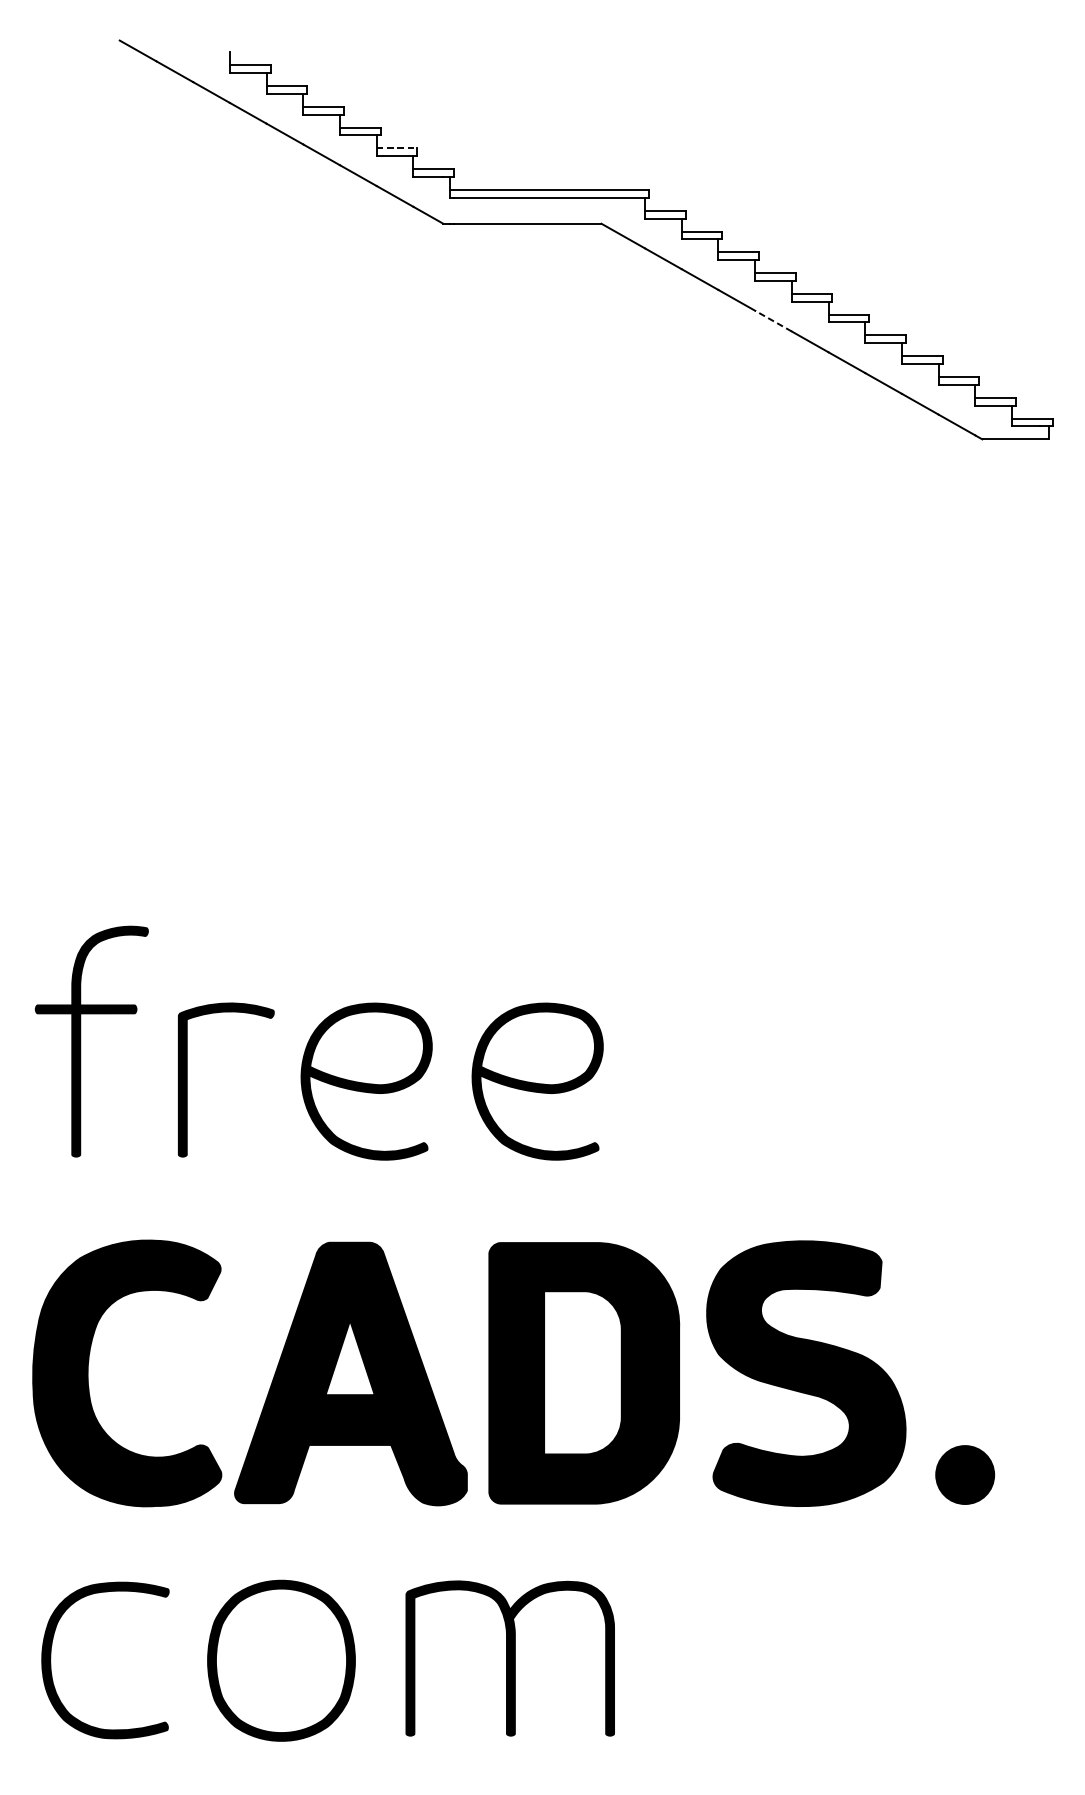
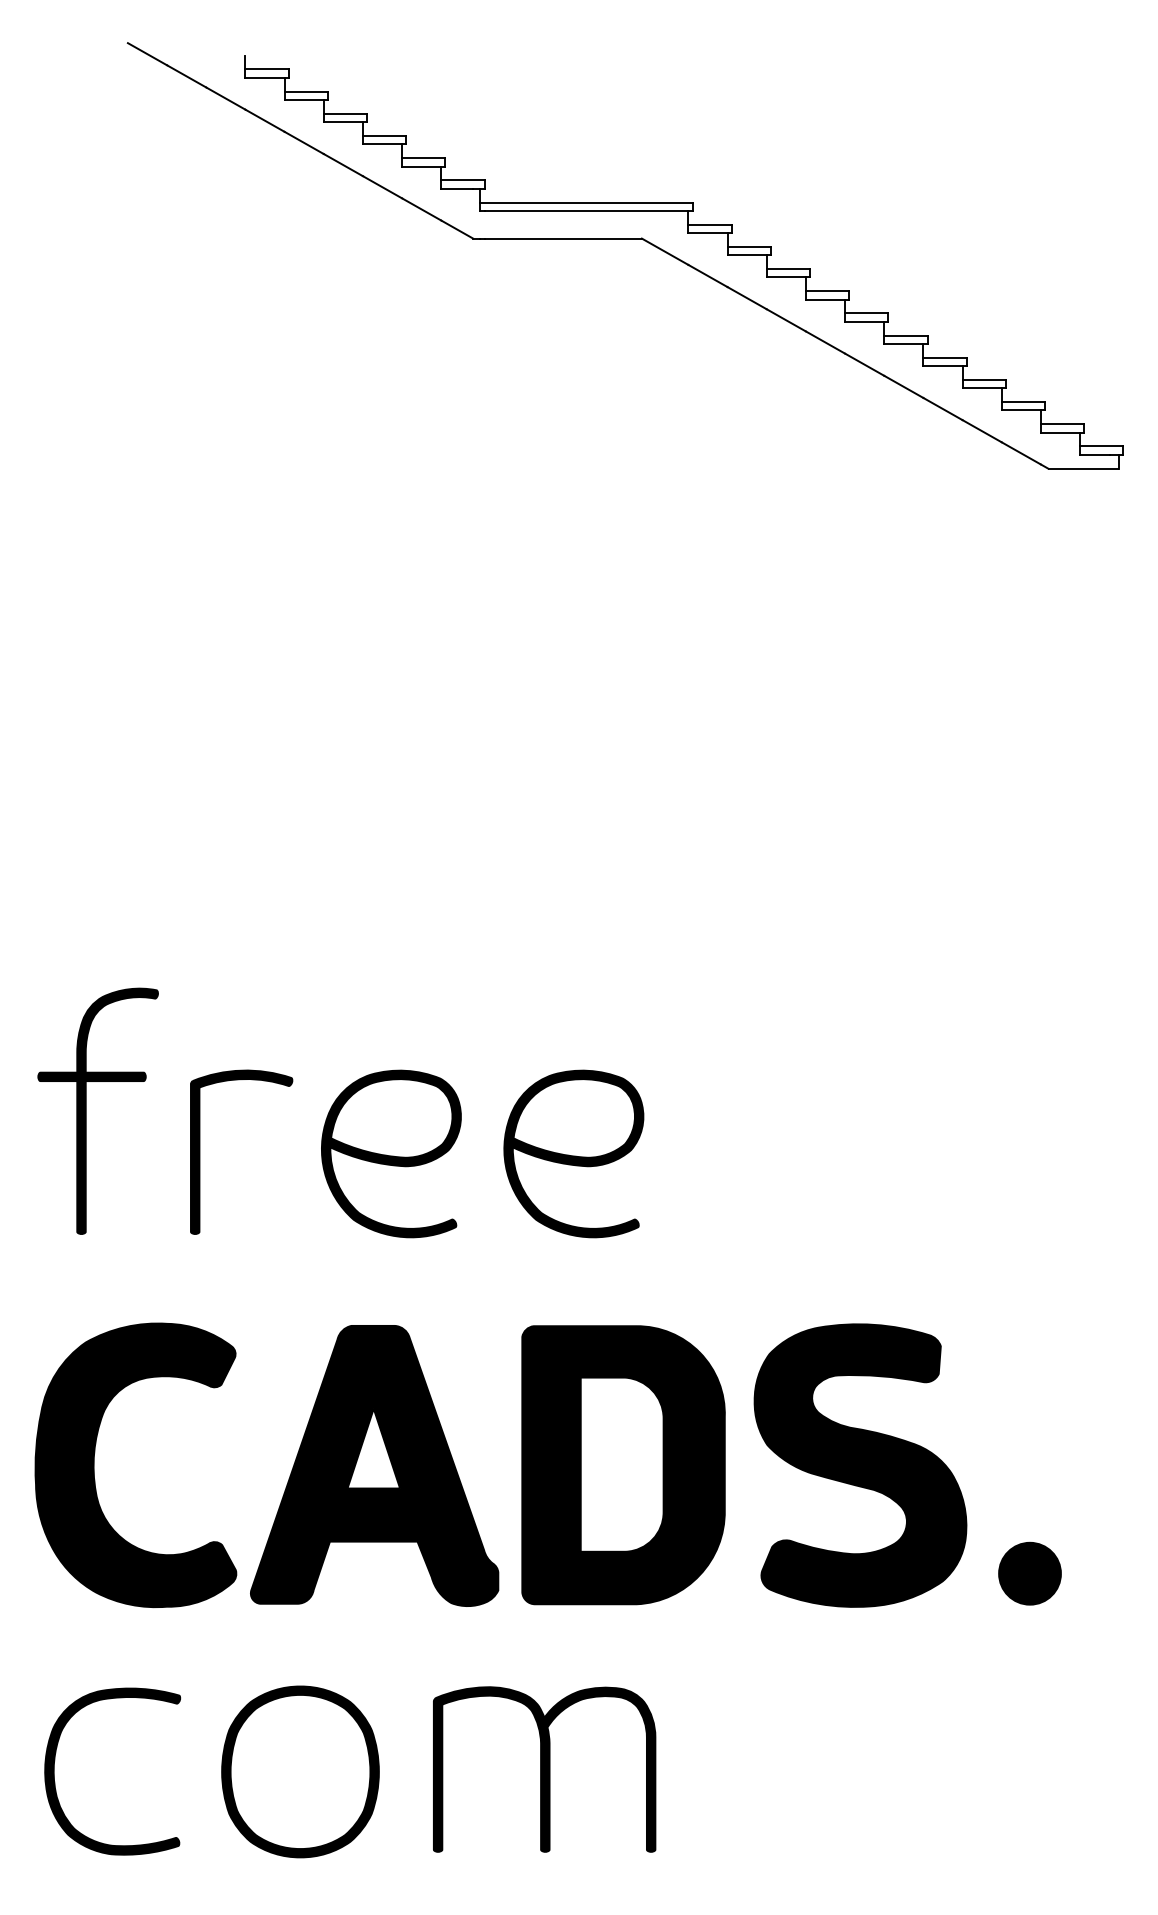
line: (396, 148) -> (423, 158), dashed -> solid
line: (773, 321) -> (825, 342), dashed -> solid

